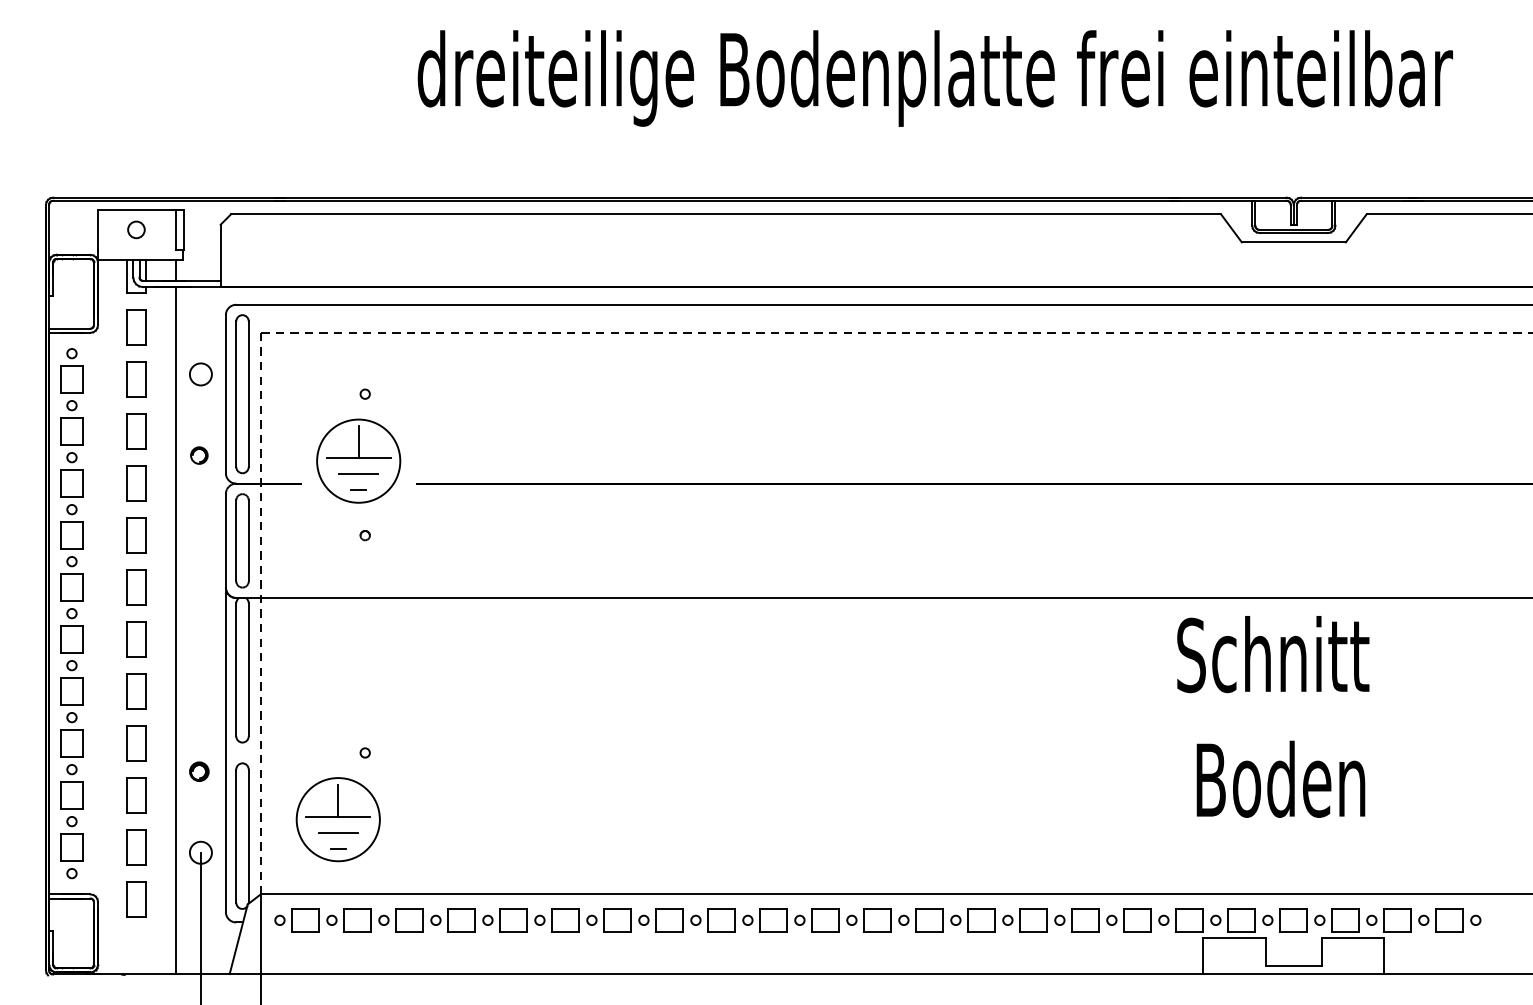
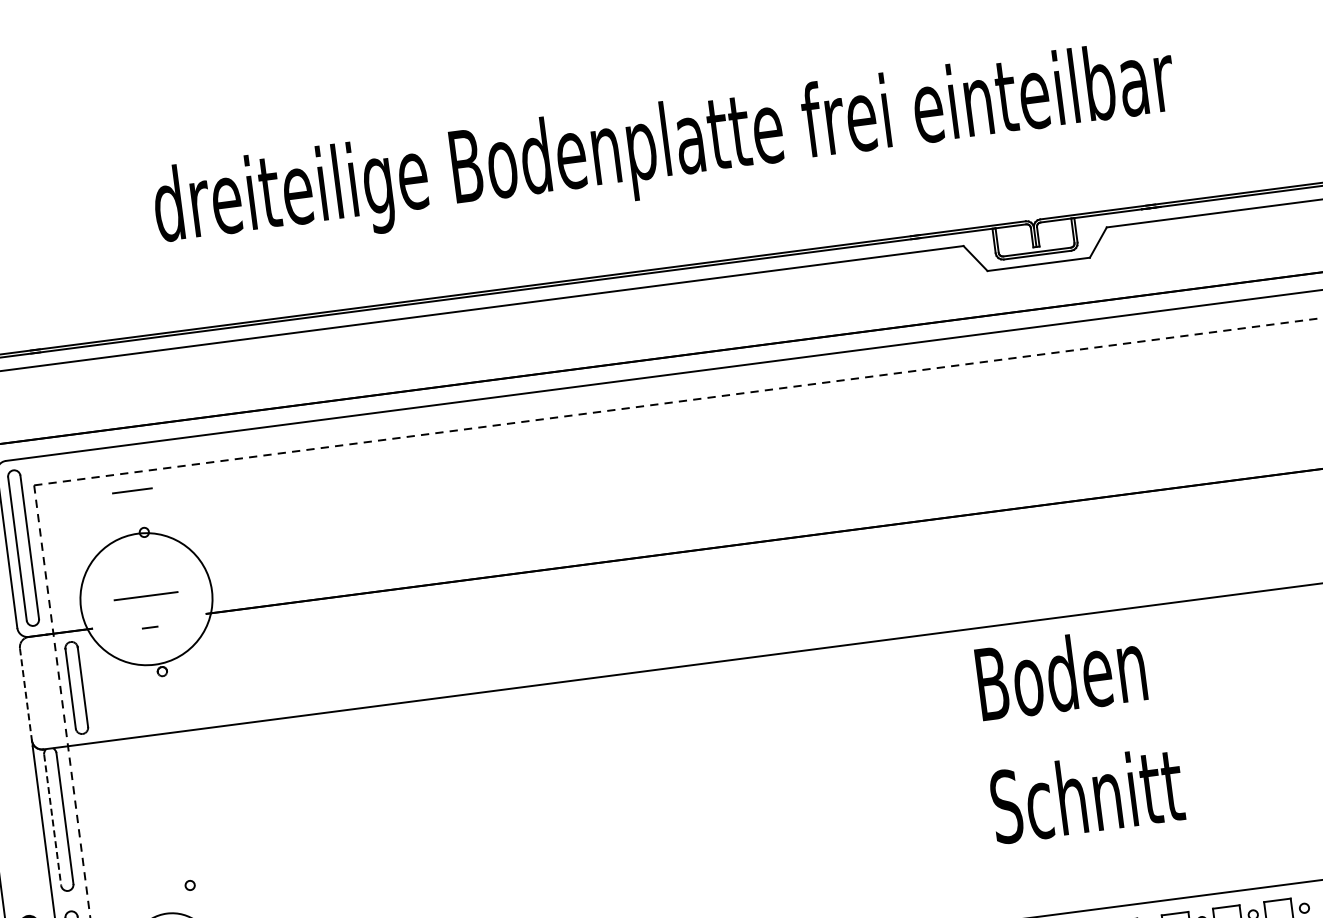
line: (358, 442) -> (143, 580), removed
circle: (358, 460) -> (146, 598), size x1.6
line: (358, 473) -> (132, 490), moved
line: (225, 540) -> (25, 694), solid -> dashed
part: (242, 540) -> (76, 687), moved
text: (1273, 654) -> (1071, 672), Schnitt -> Boden
line: (236, 669) -> (52, 819), solid -> dashed
text: (1273, 778) -> (1087, 794), Boden -> Schnitt

